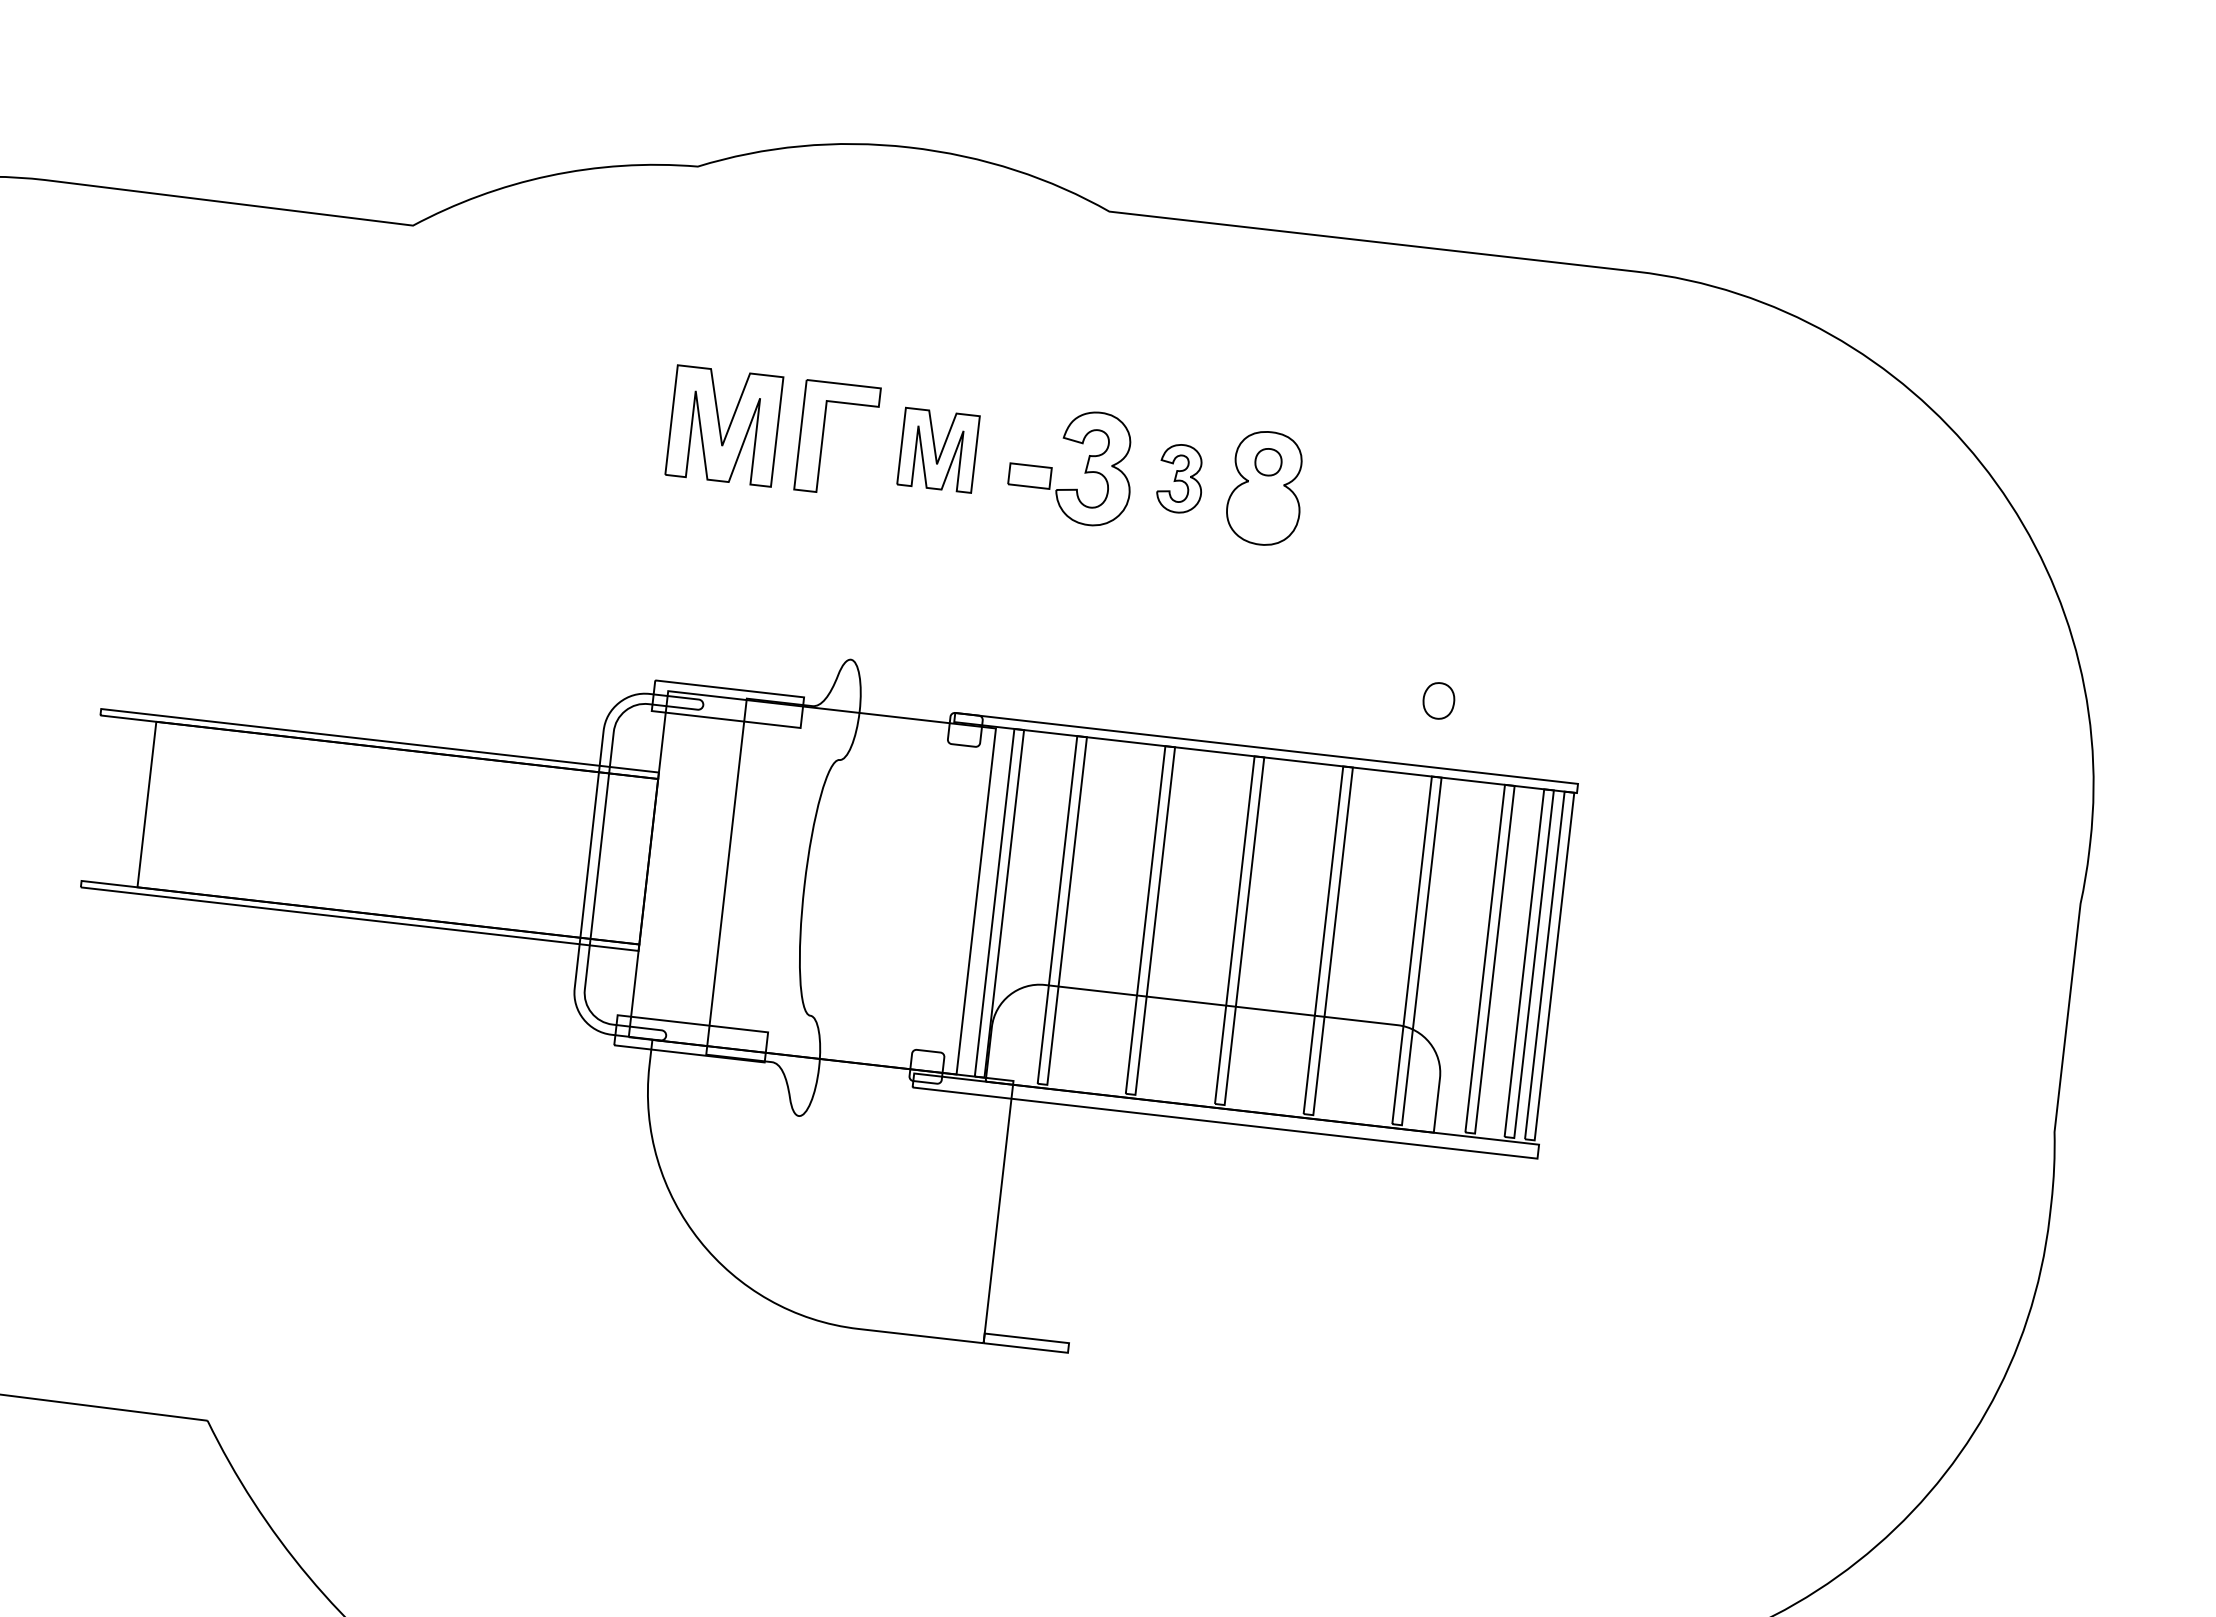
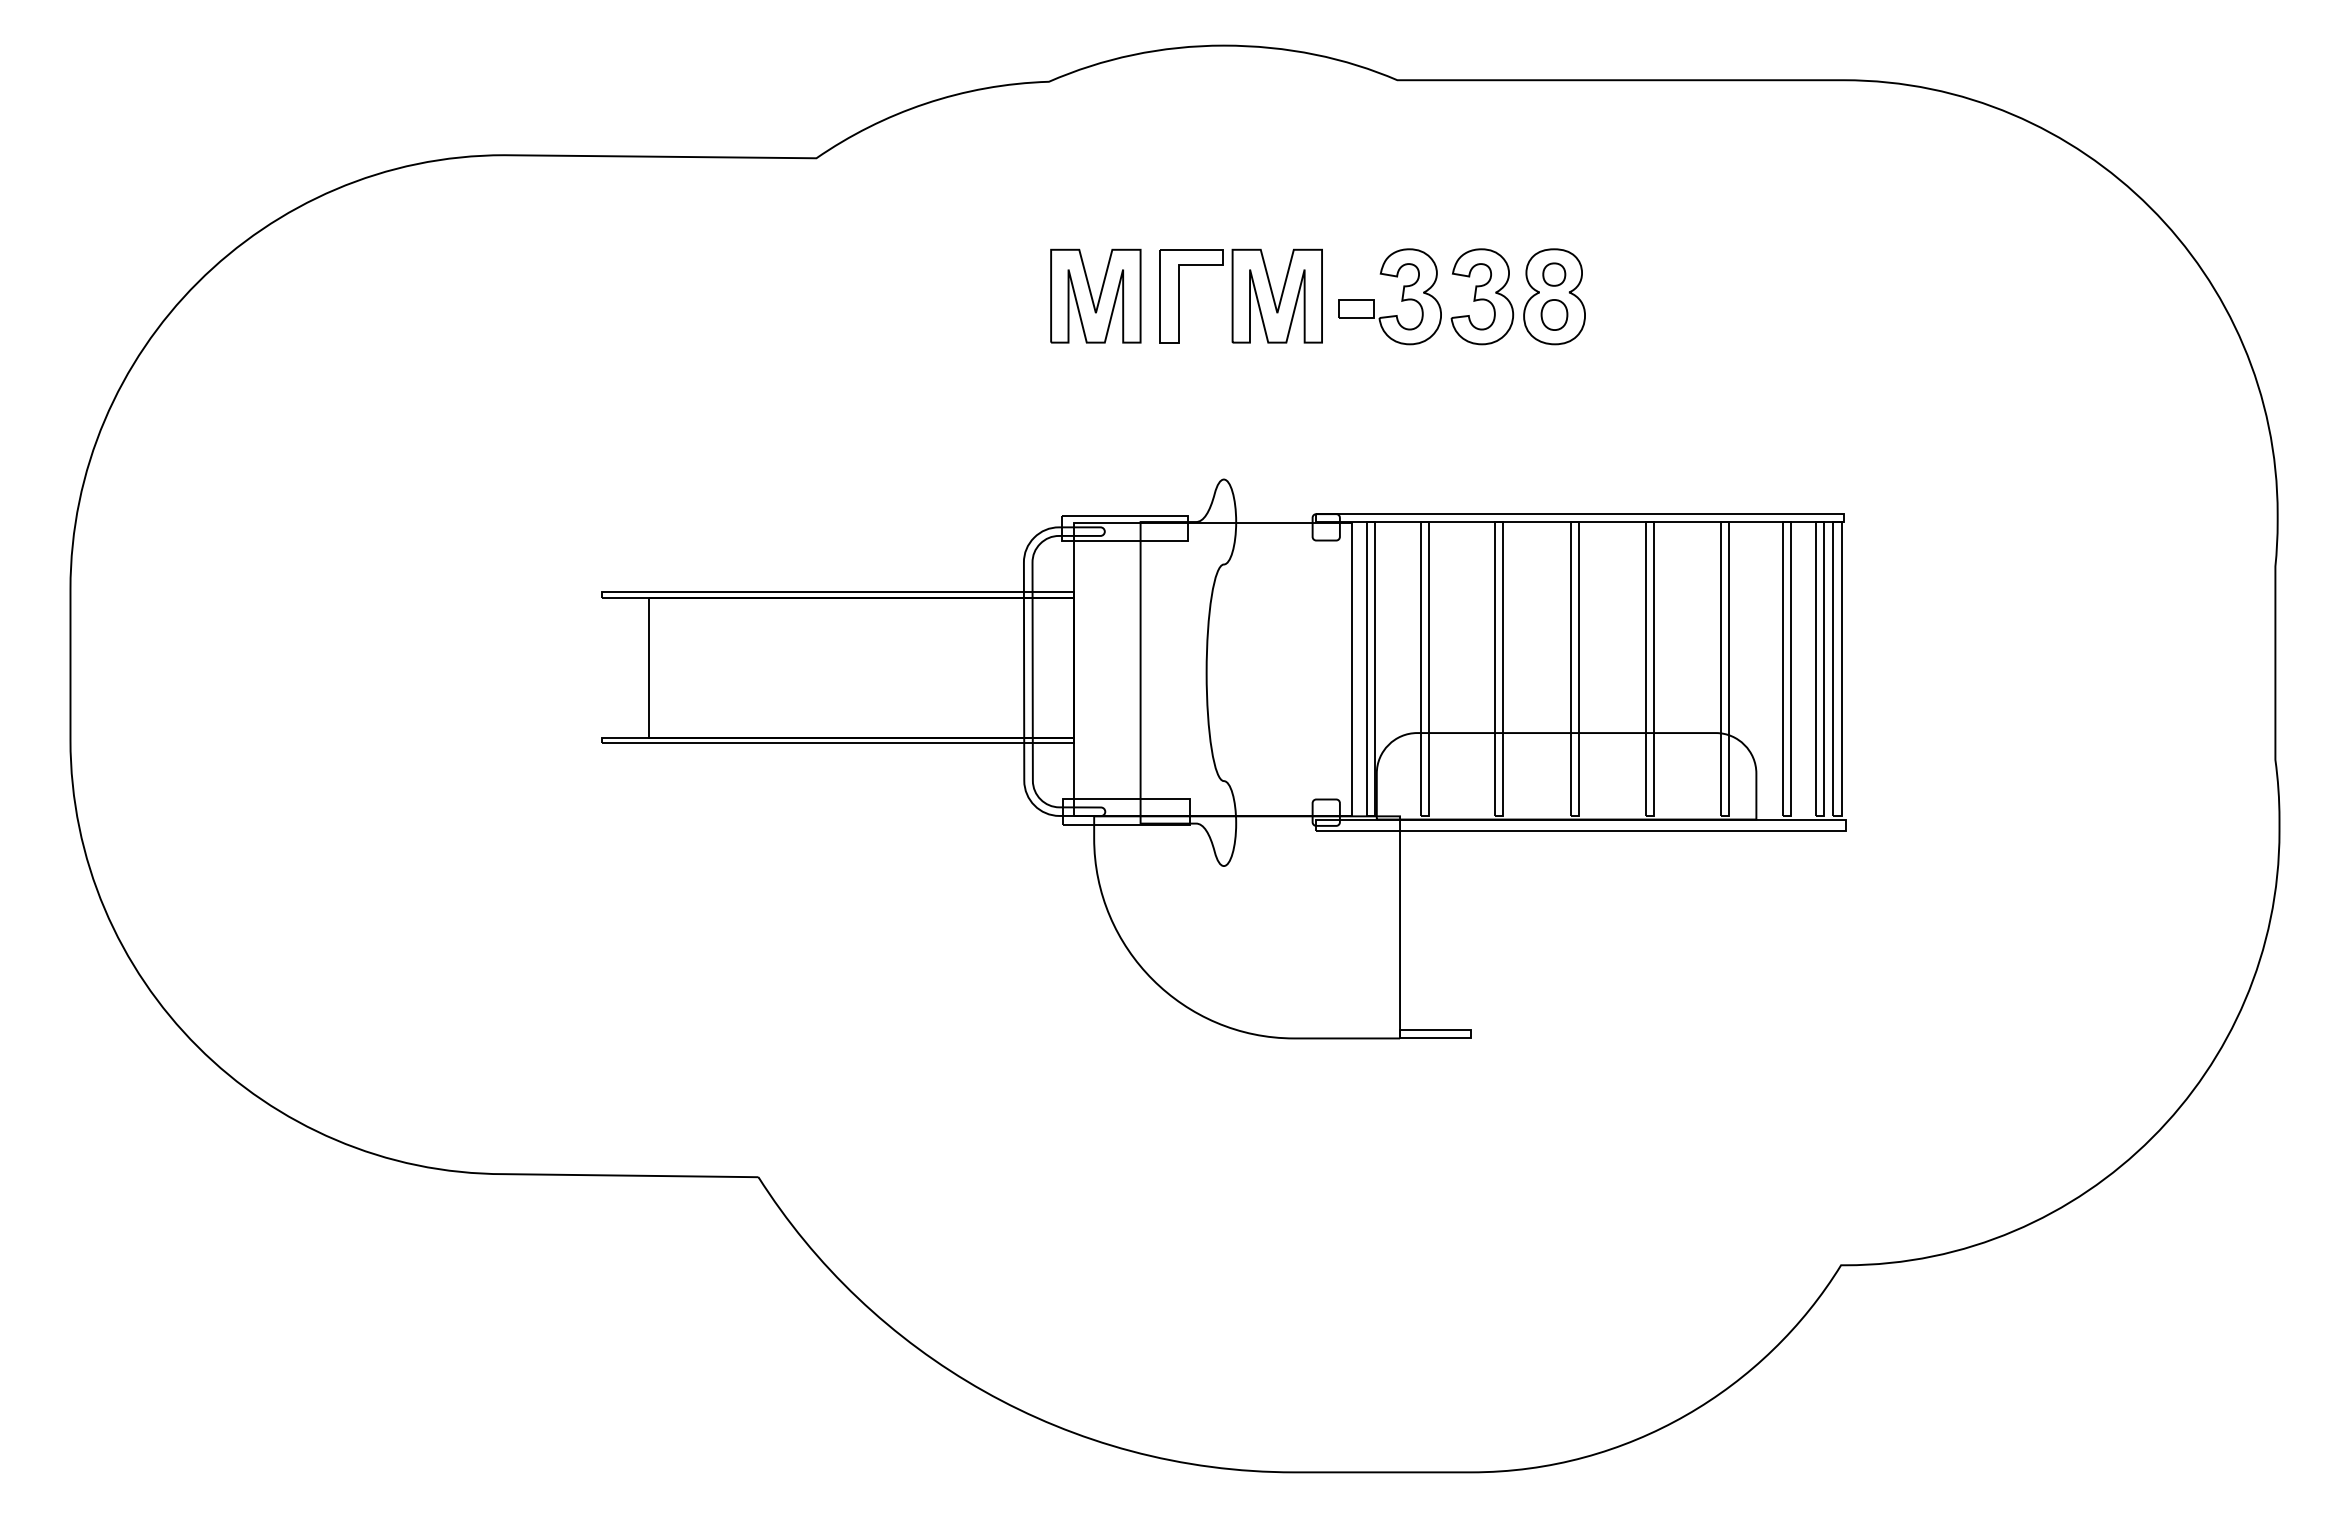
part: (937, 449) -> (1276, 295), size x1.43
part: (1180, 478) -> (1482, 296), size x1.67
part: (1438, 700) -> (1554, 314), moved

